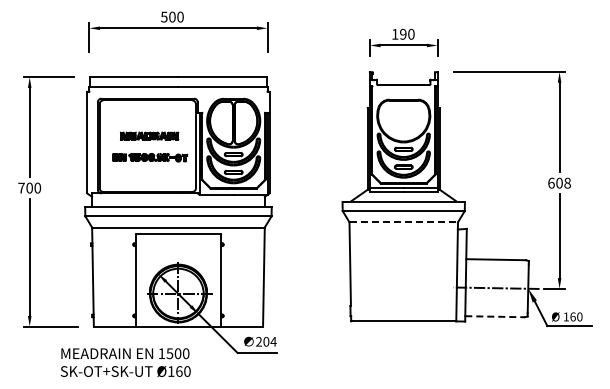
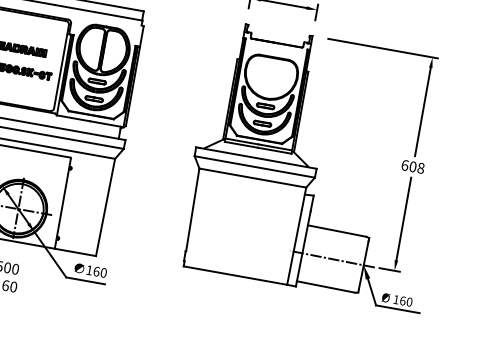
line: (404, 222) -> (253, 178), dashed -> solid
line: (495, 316) -> (326, 286), dashed -> solid
text: (266, 341) -> (96, 271), 204 -> 160

